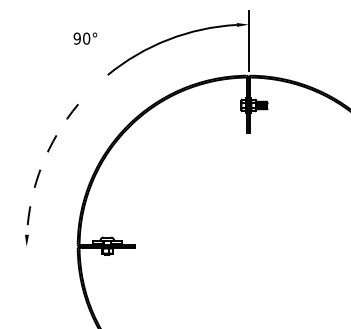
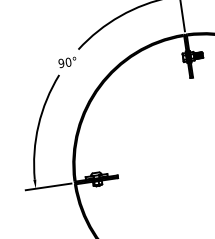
text: (85, 38) -> (67, 62), moved
arc: (42, 165) -> (38, 125), dashed -> solid
line: (43, 246) -> (48, 186), added

